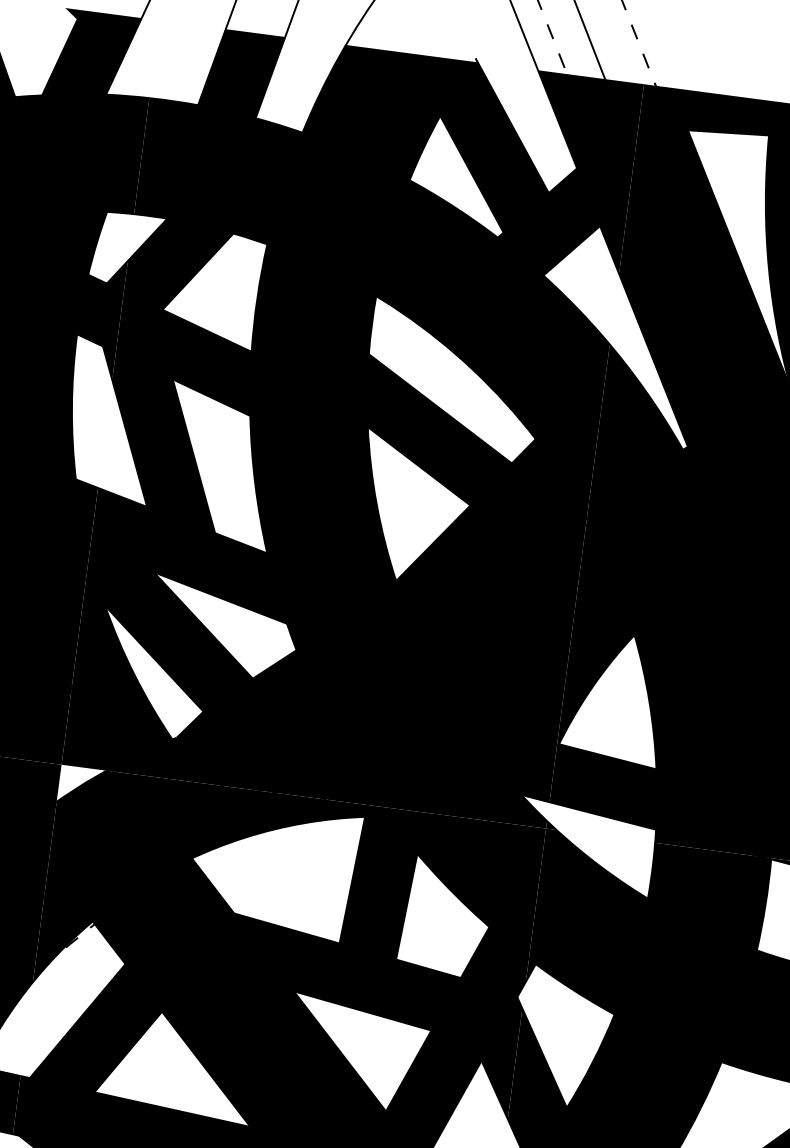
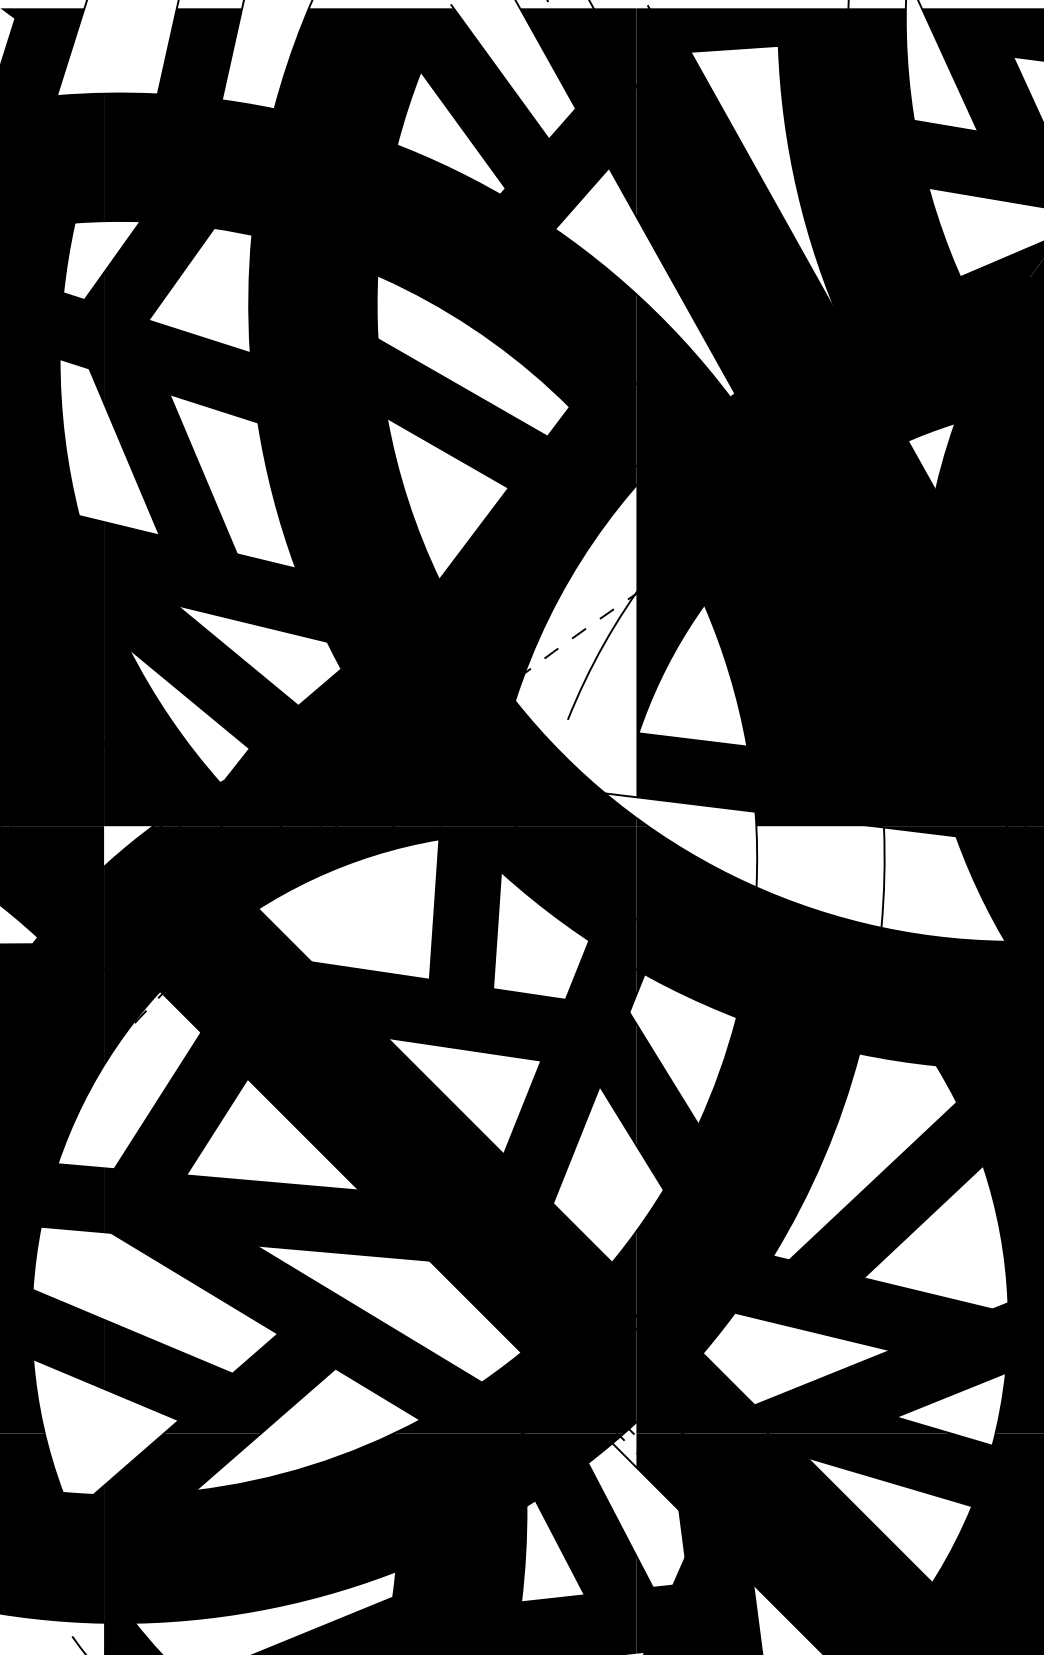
fill: (512, 653) -> (575, 641), removed
fill: (707, 896) -> (820, 876), removed

